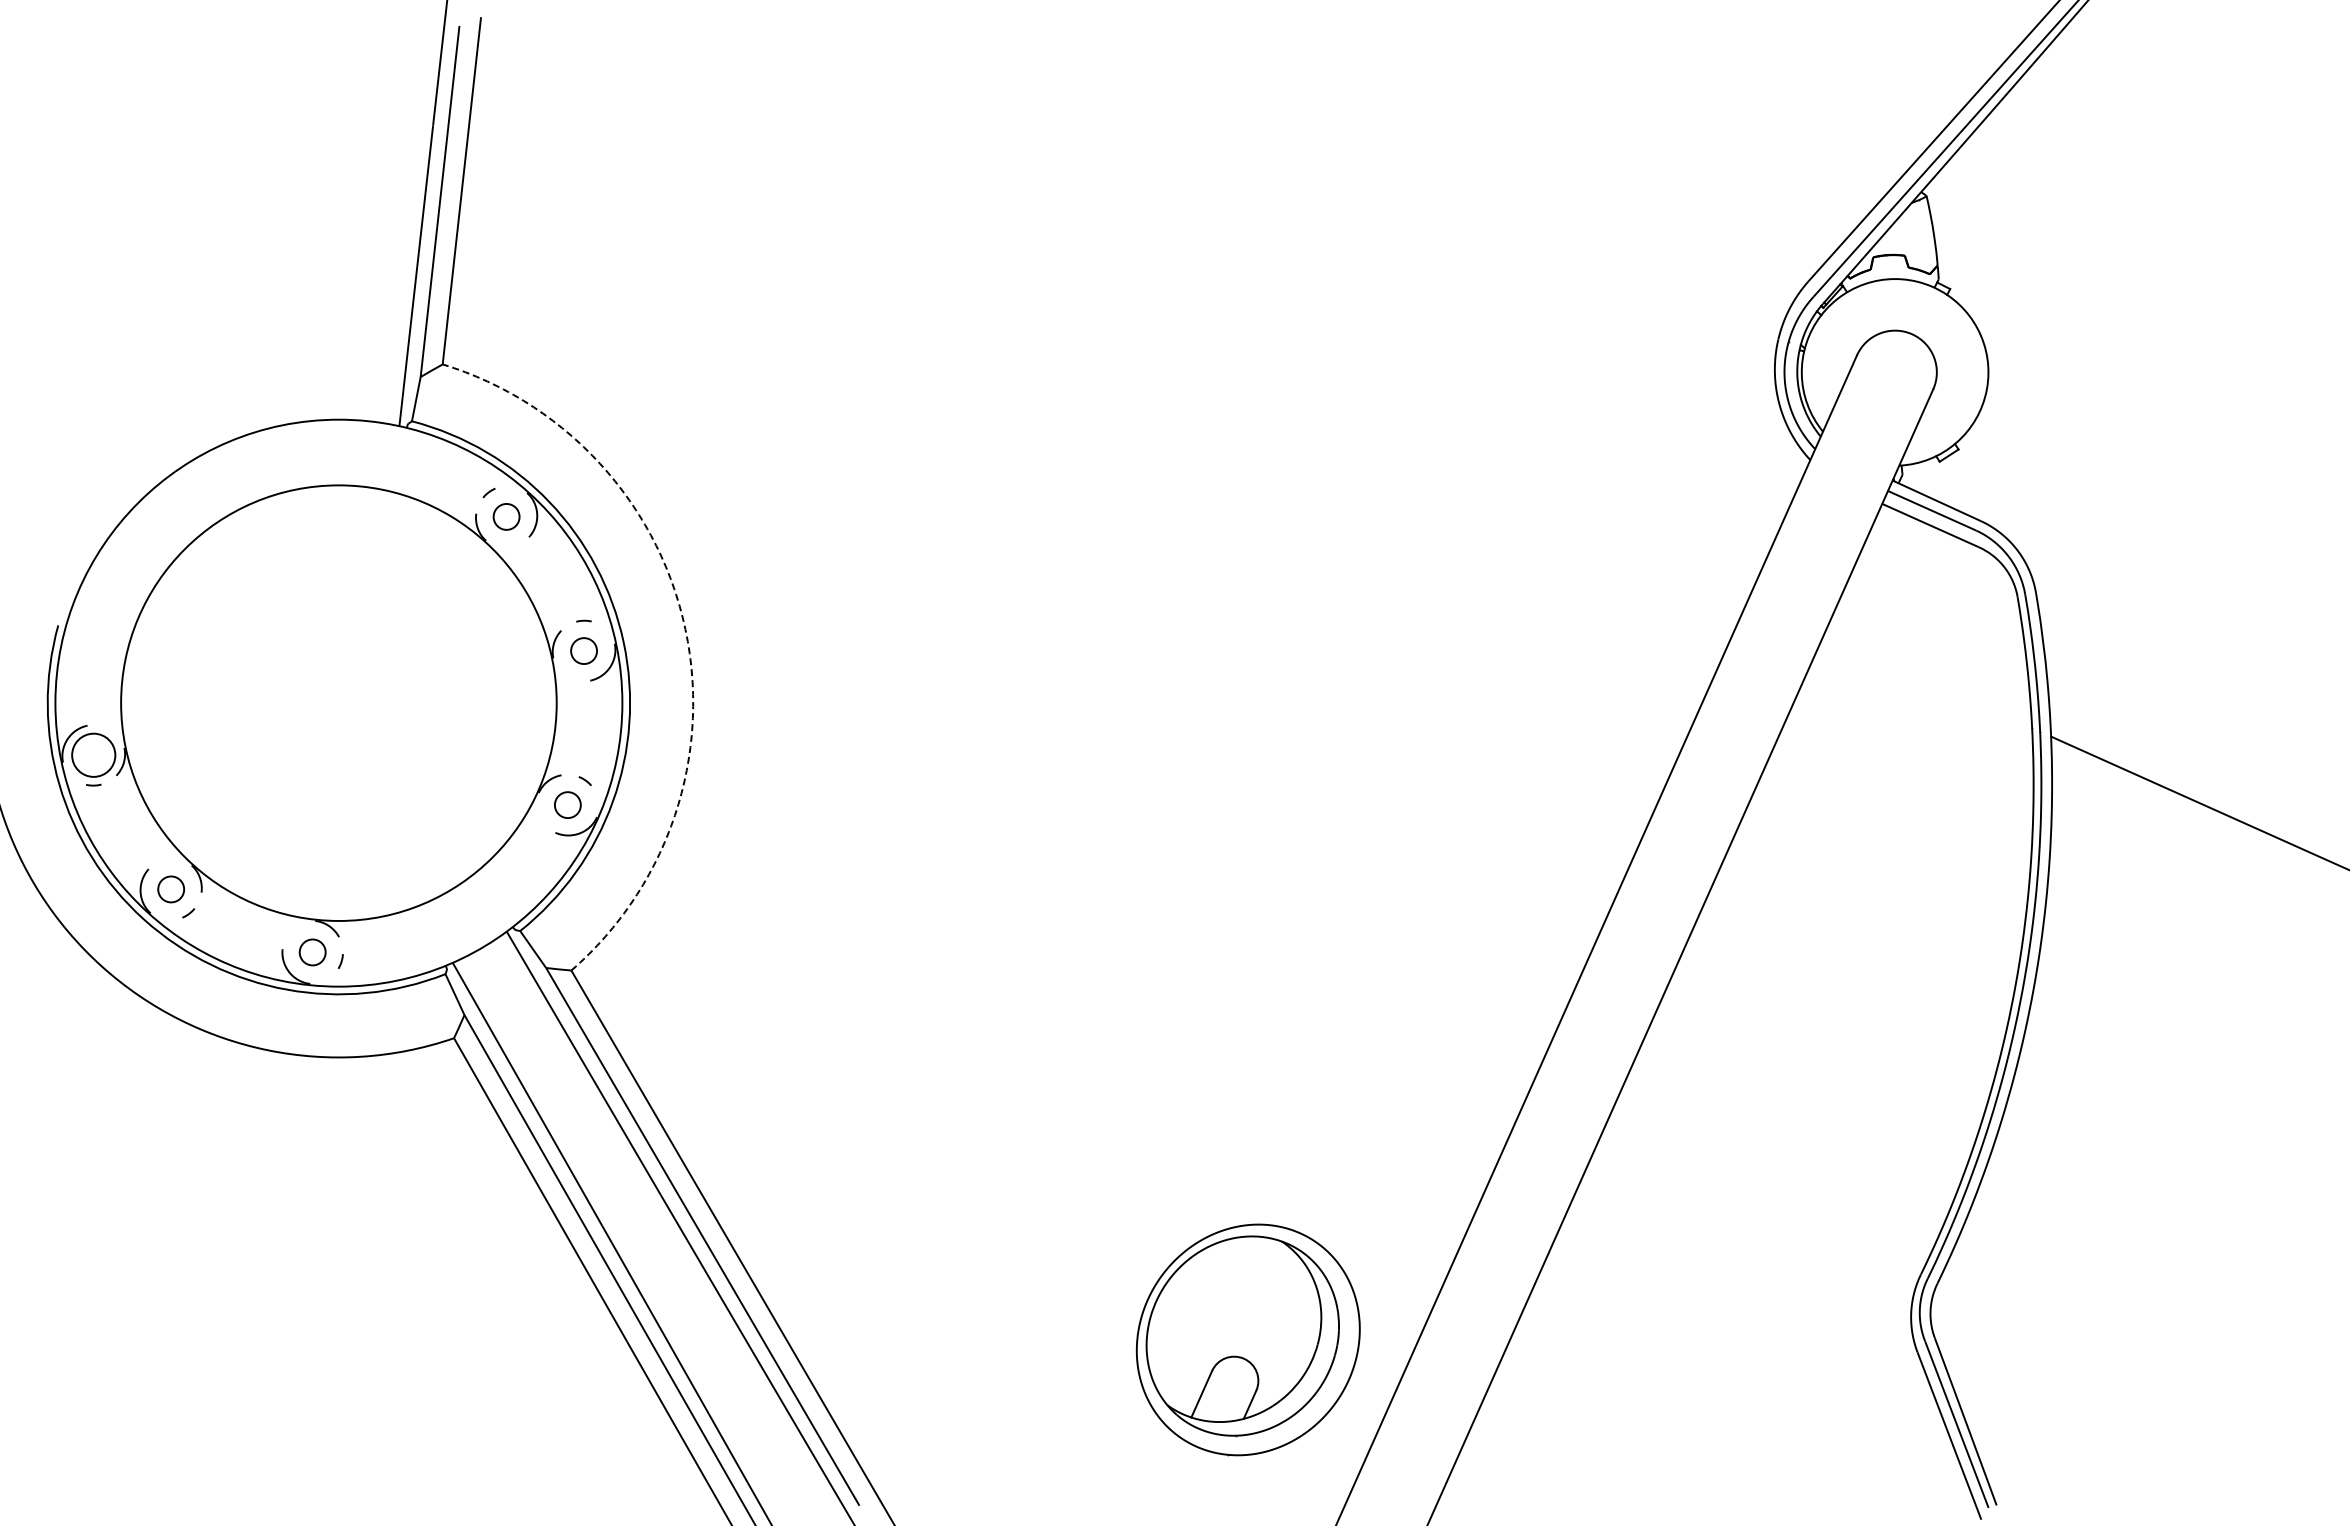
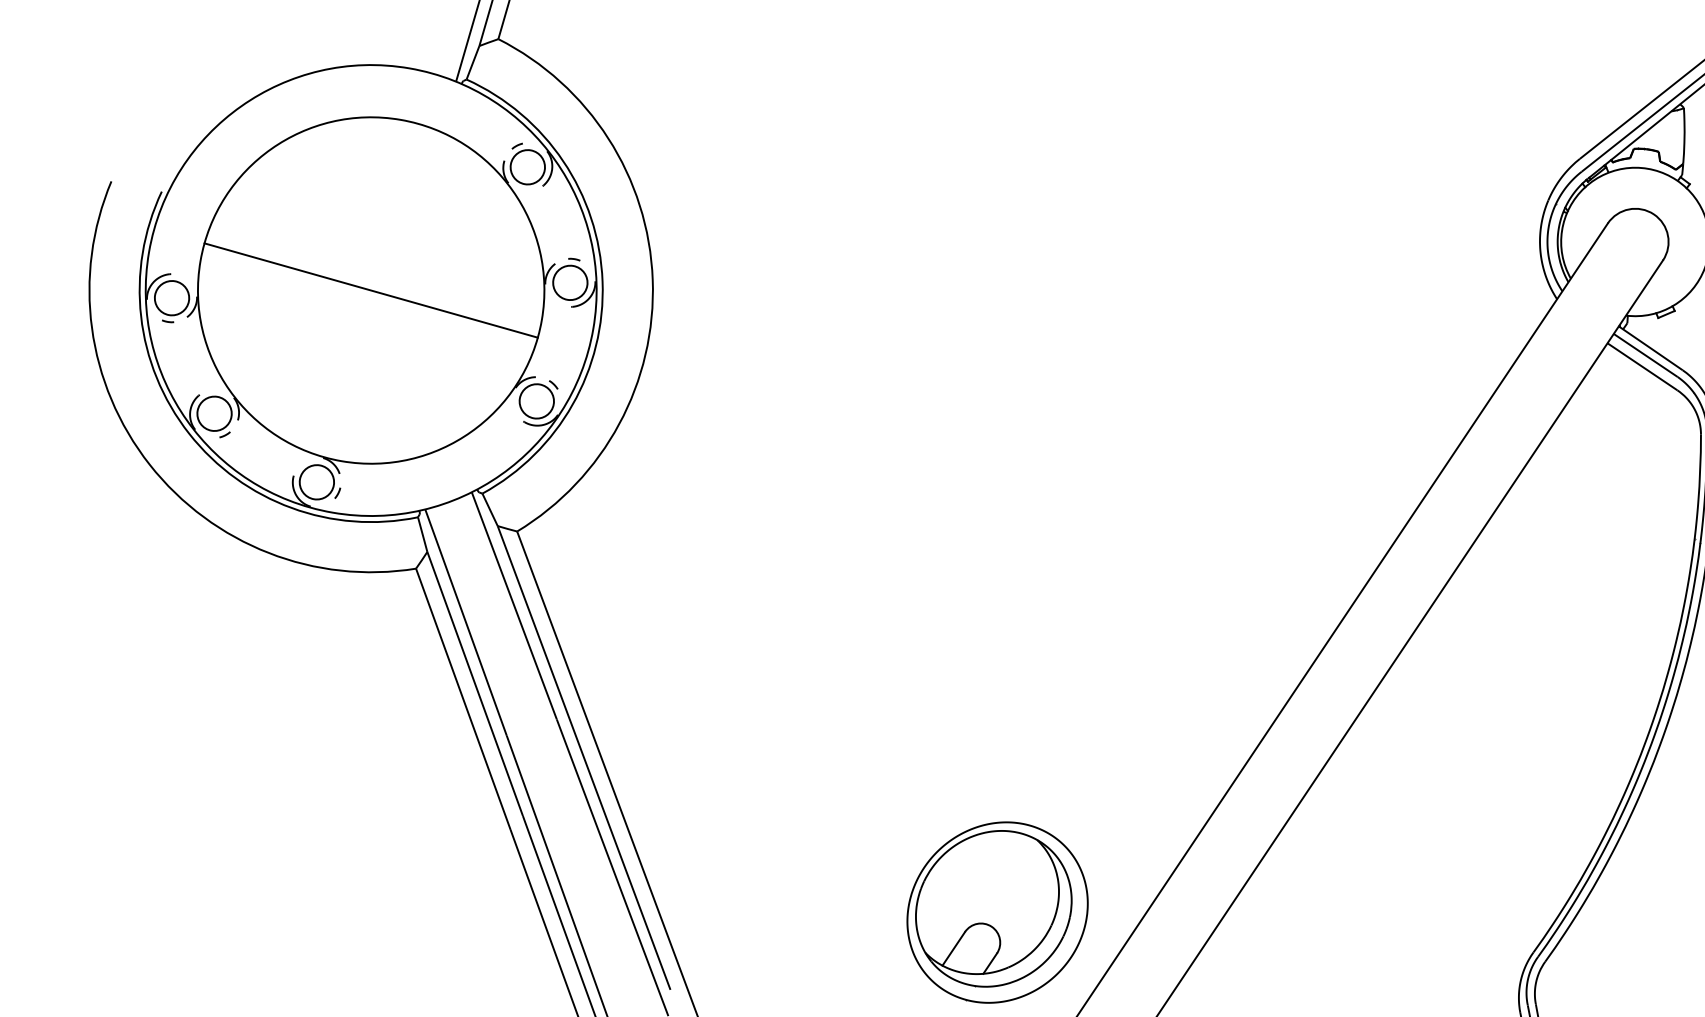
circle: (506, 516) -> (527, 166), size x1.67
arc: (685, 629) -> (652, 279), dashed -> solid
circle: (583, 650) -> (569, 282), size x1.67
line: (338, 702) -> (370, 289), added
circle: (567, 804) -> (536, 400), size x1.67
circle: (170, 889) -> (214, 413), size x1.67
circle: (312, 952) -> (316, 482), size x1.67

